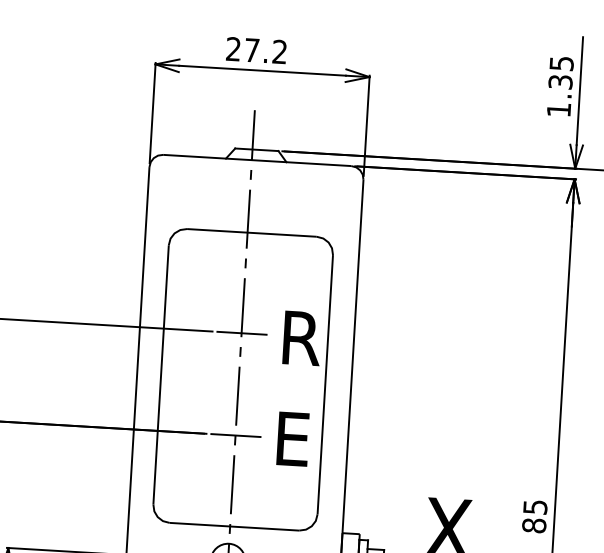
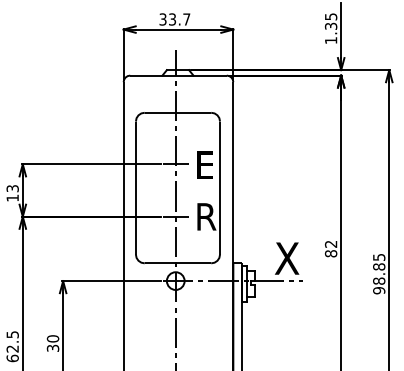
text: (255, 50) -> (174, 19), 27.2 -> 33.7
text: (301, 337) -> (206, 164), R -> E
text: (295, 438) -> (206, 216), E -> R
text: (534, 505) -> (330, 243), 85 -> 82

